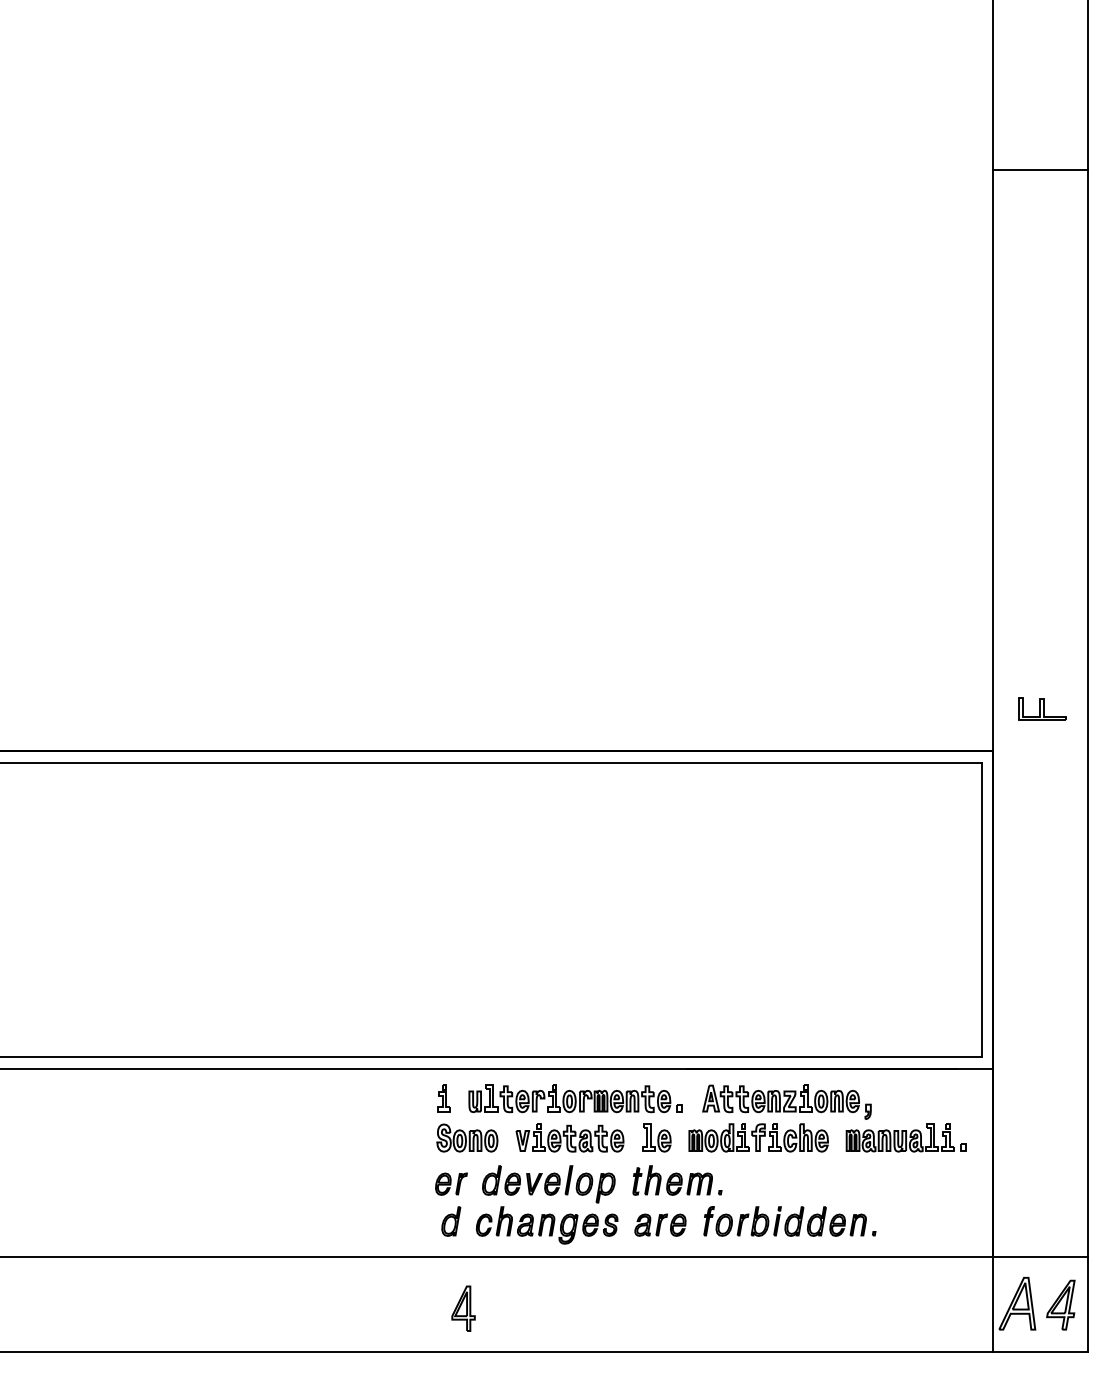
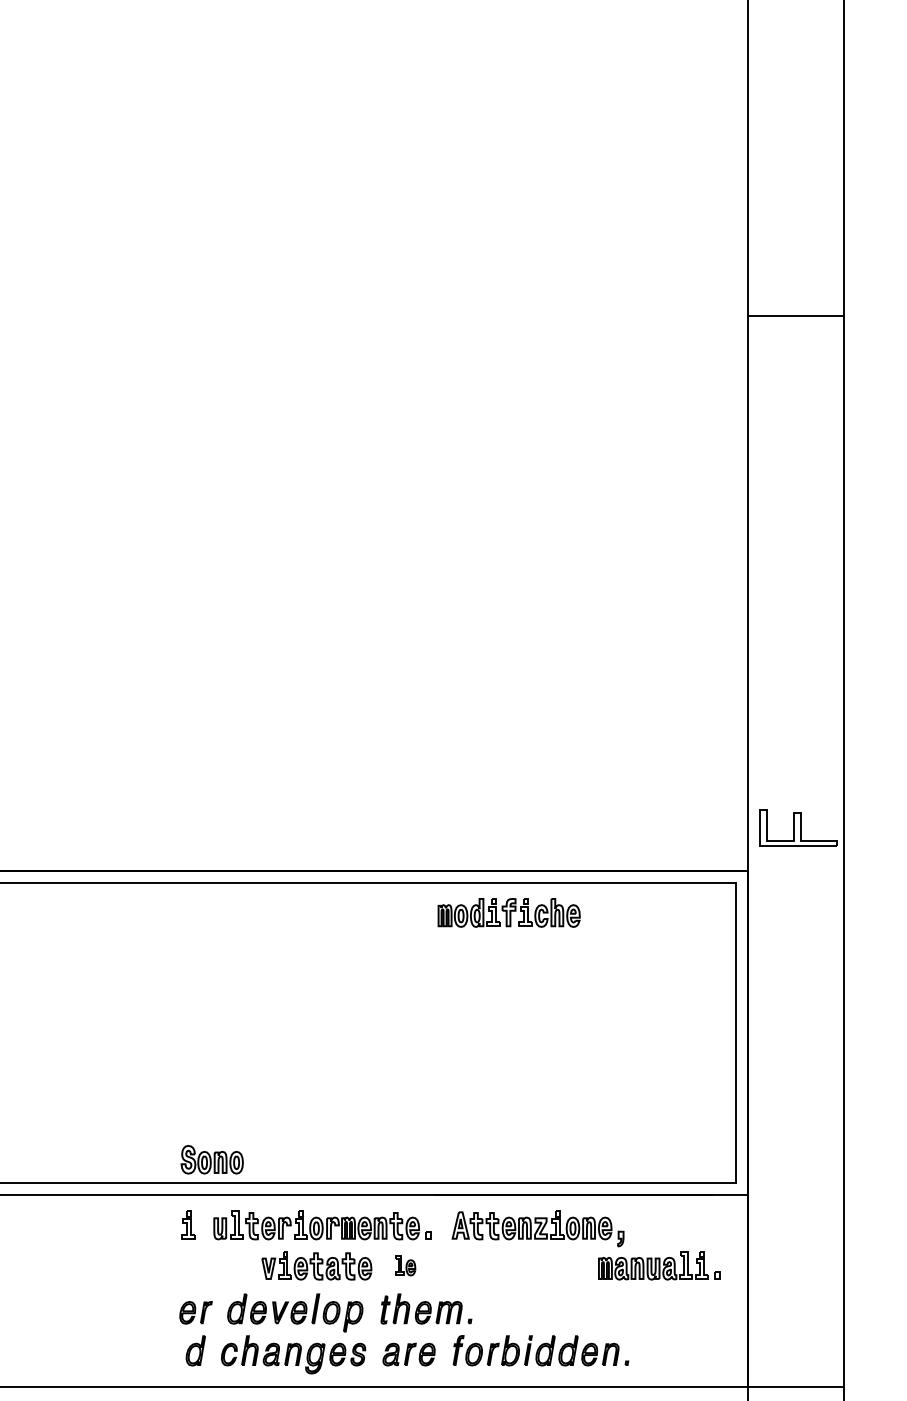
line: (1040, 170) -> (796, 316), moved
part: (1042, 708) -> (798, 827), size x1.6
part: (467, 1137) -> (212, 1159), moved
part: (656, 1137) -> (405, 1265), size x0.7
part: (758, 1137) -> (509, 912), moved

